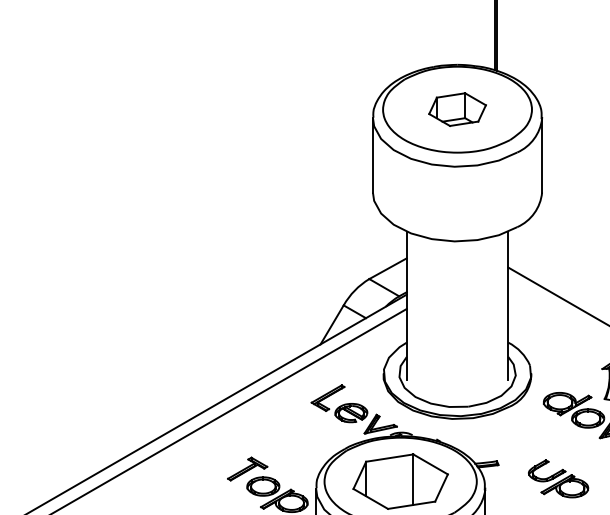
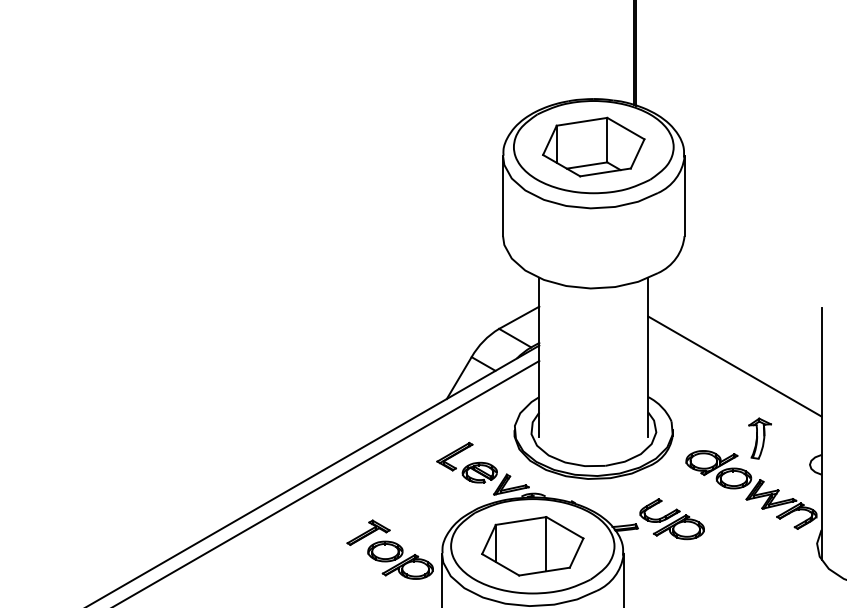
part: (457, 109) -> (593, 146), size x1.67
part: (557, 479) -> (671, 519), moved

